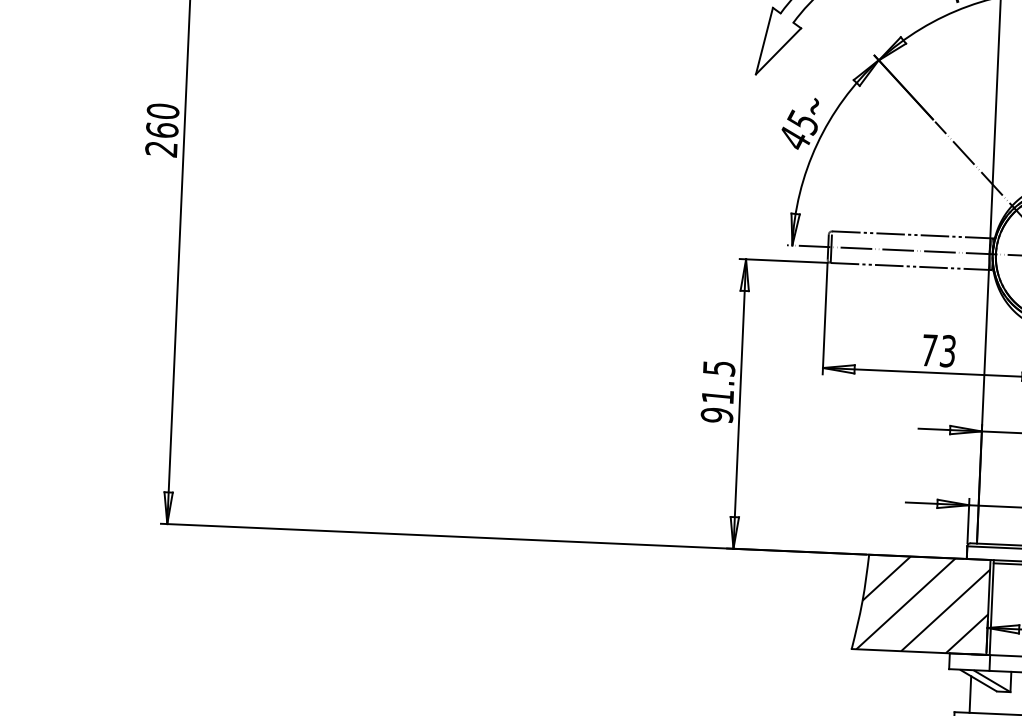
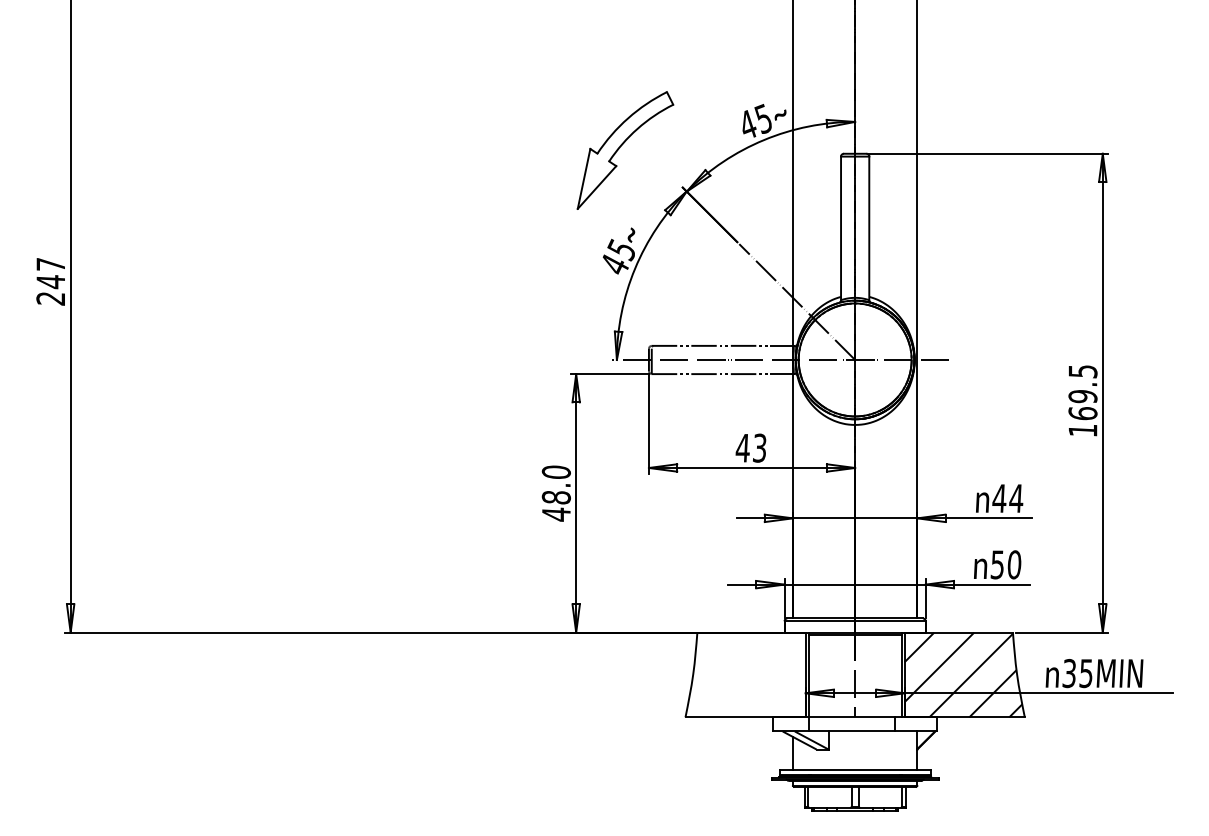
text: (162, 120) -> (50, 273), 260 -> 247
text: (928, 350) -> (742, 448), 73 -> 43
text: (717, 392) -> (555, 493), 91.5 -> 48.0
hatch: (923, 604) -> (747, 674), removed

